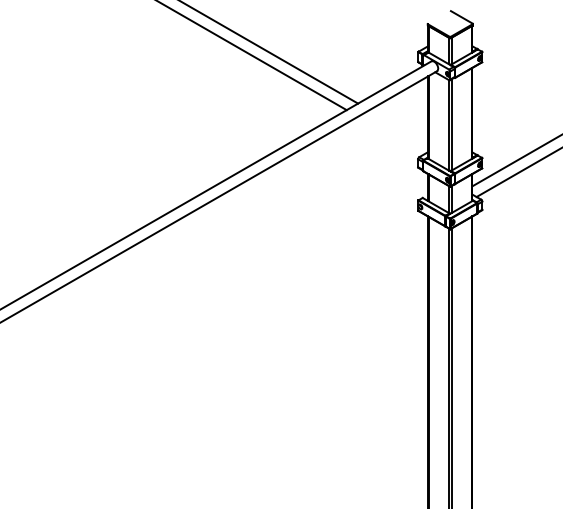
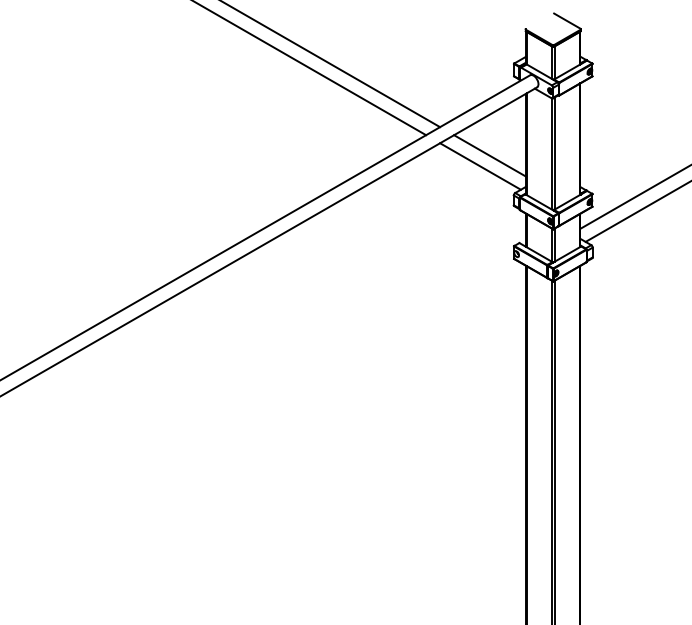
line: (398, 126) -> (489, 155), added
line: (390, 135) -> (479, 166), added

